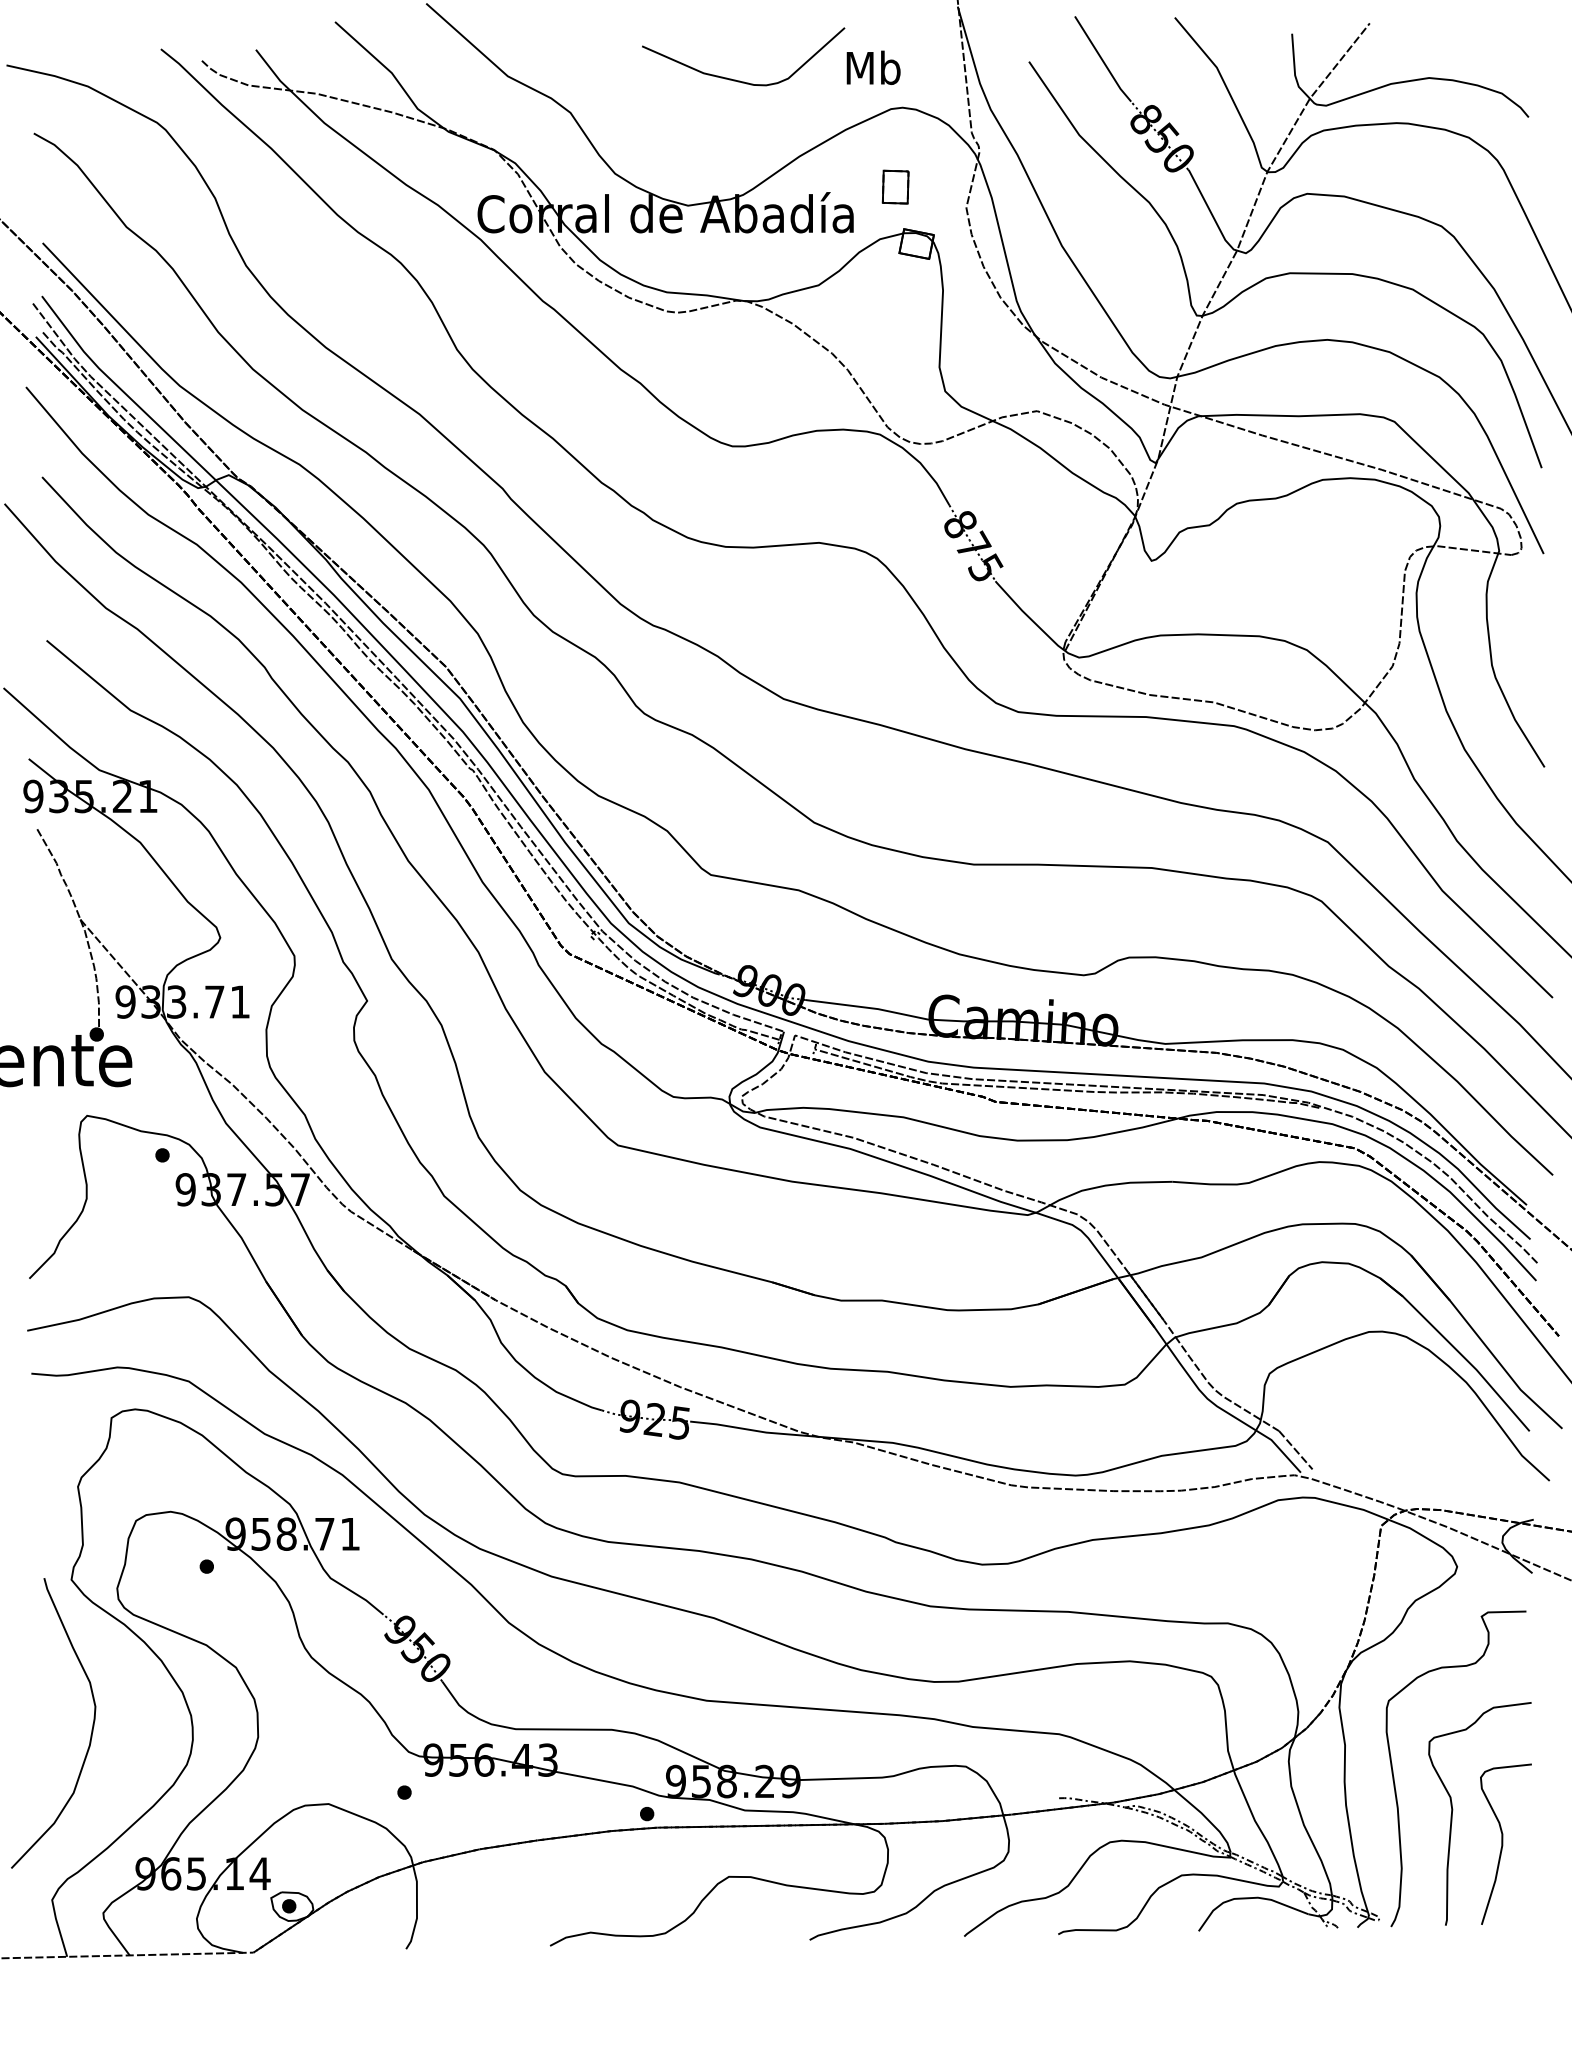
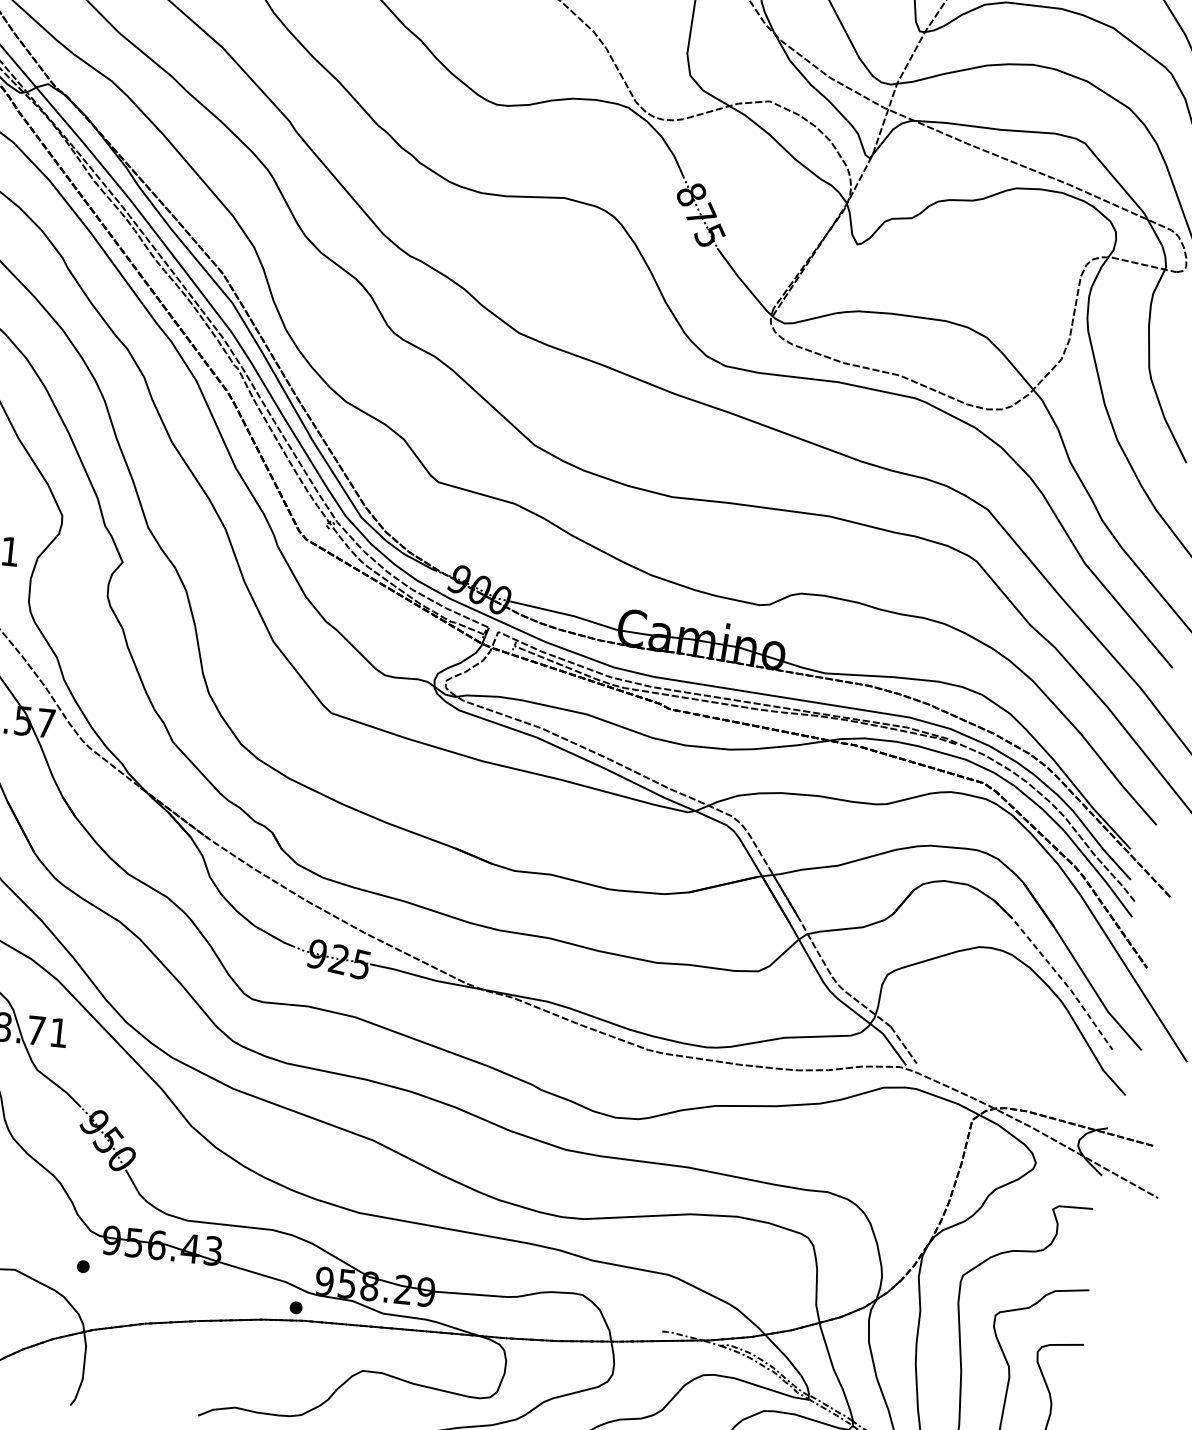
line: (1458, 1351) -> (1056, 972), solid -> dashed

